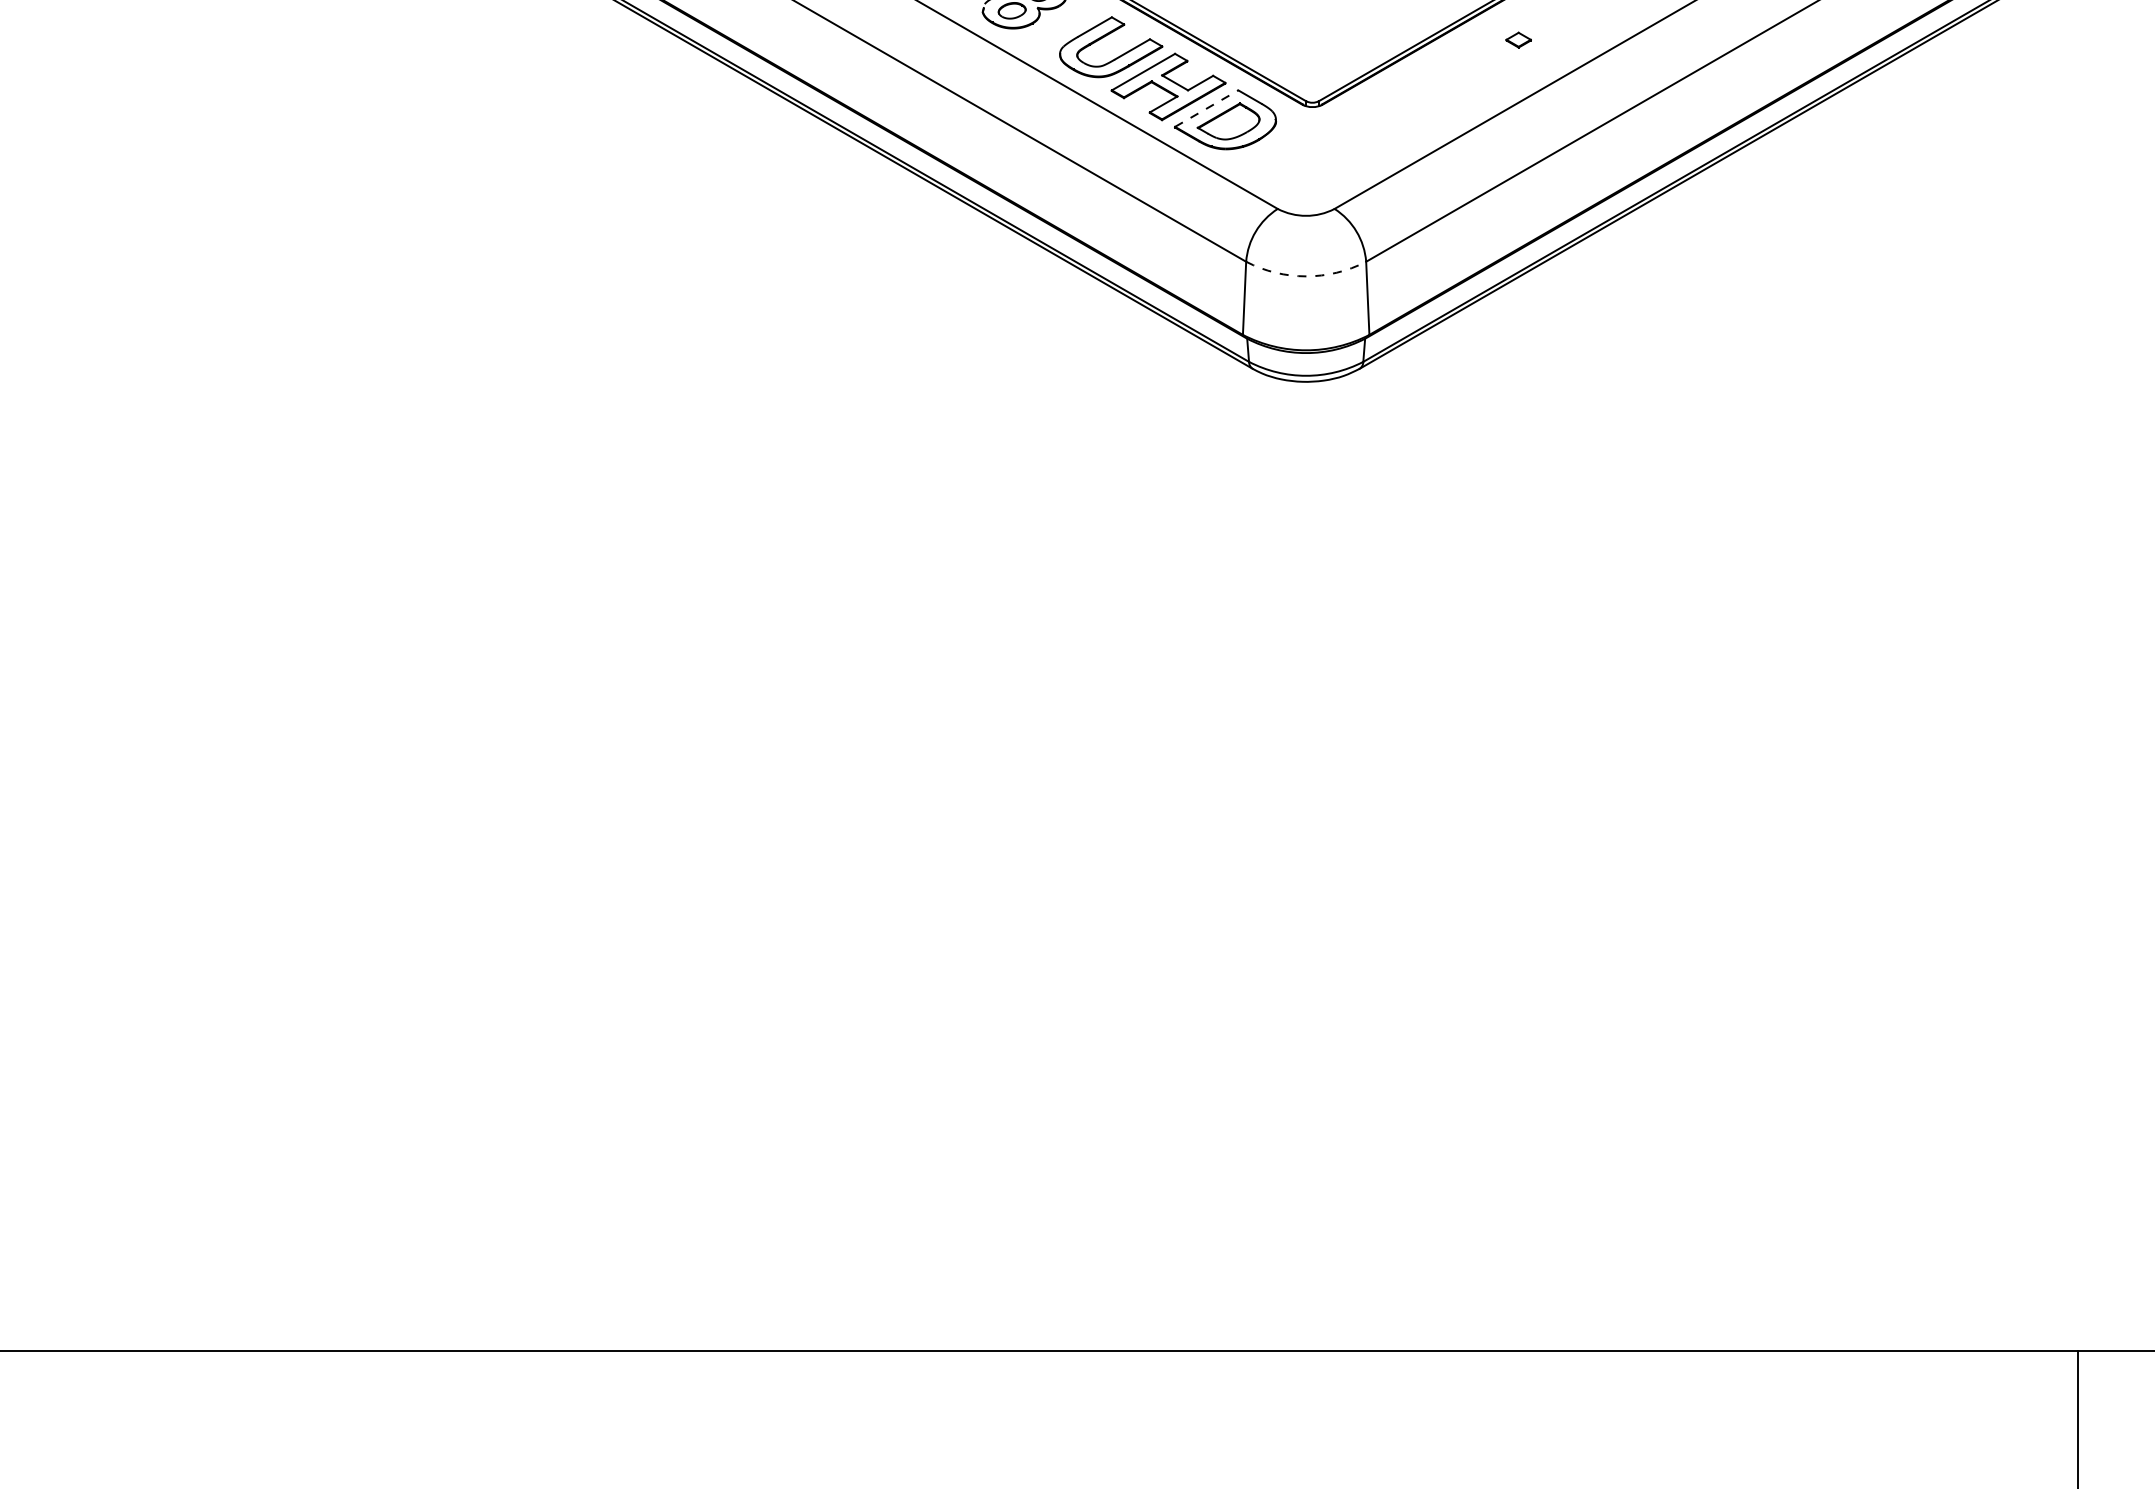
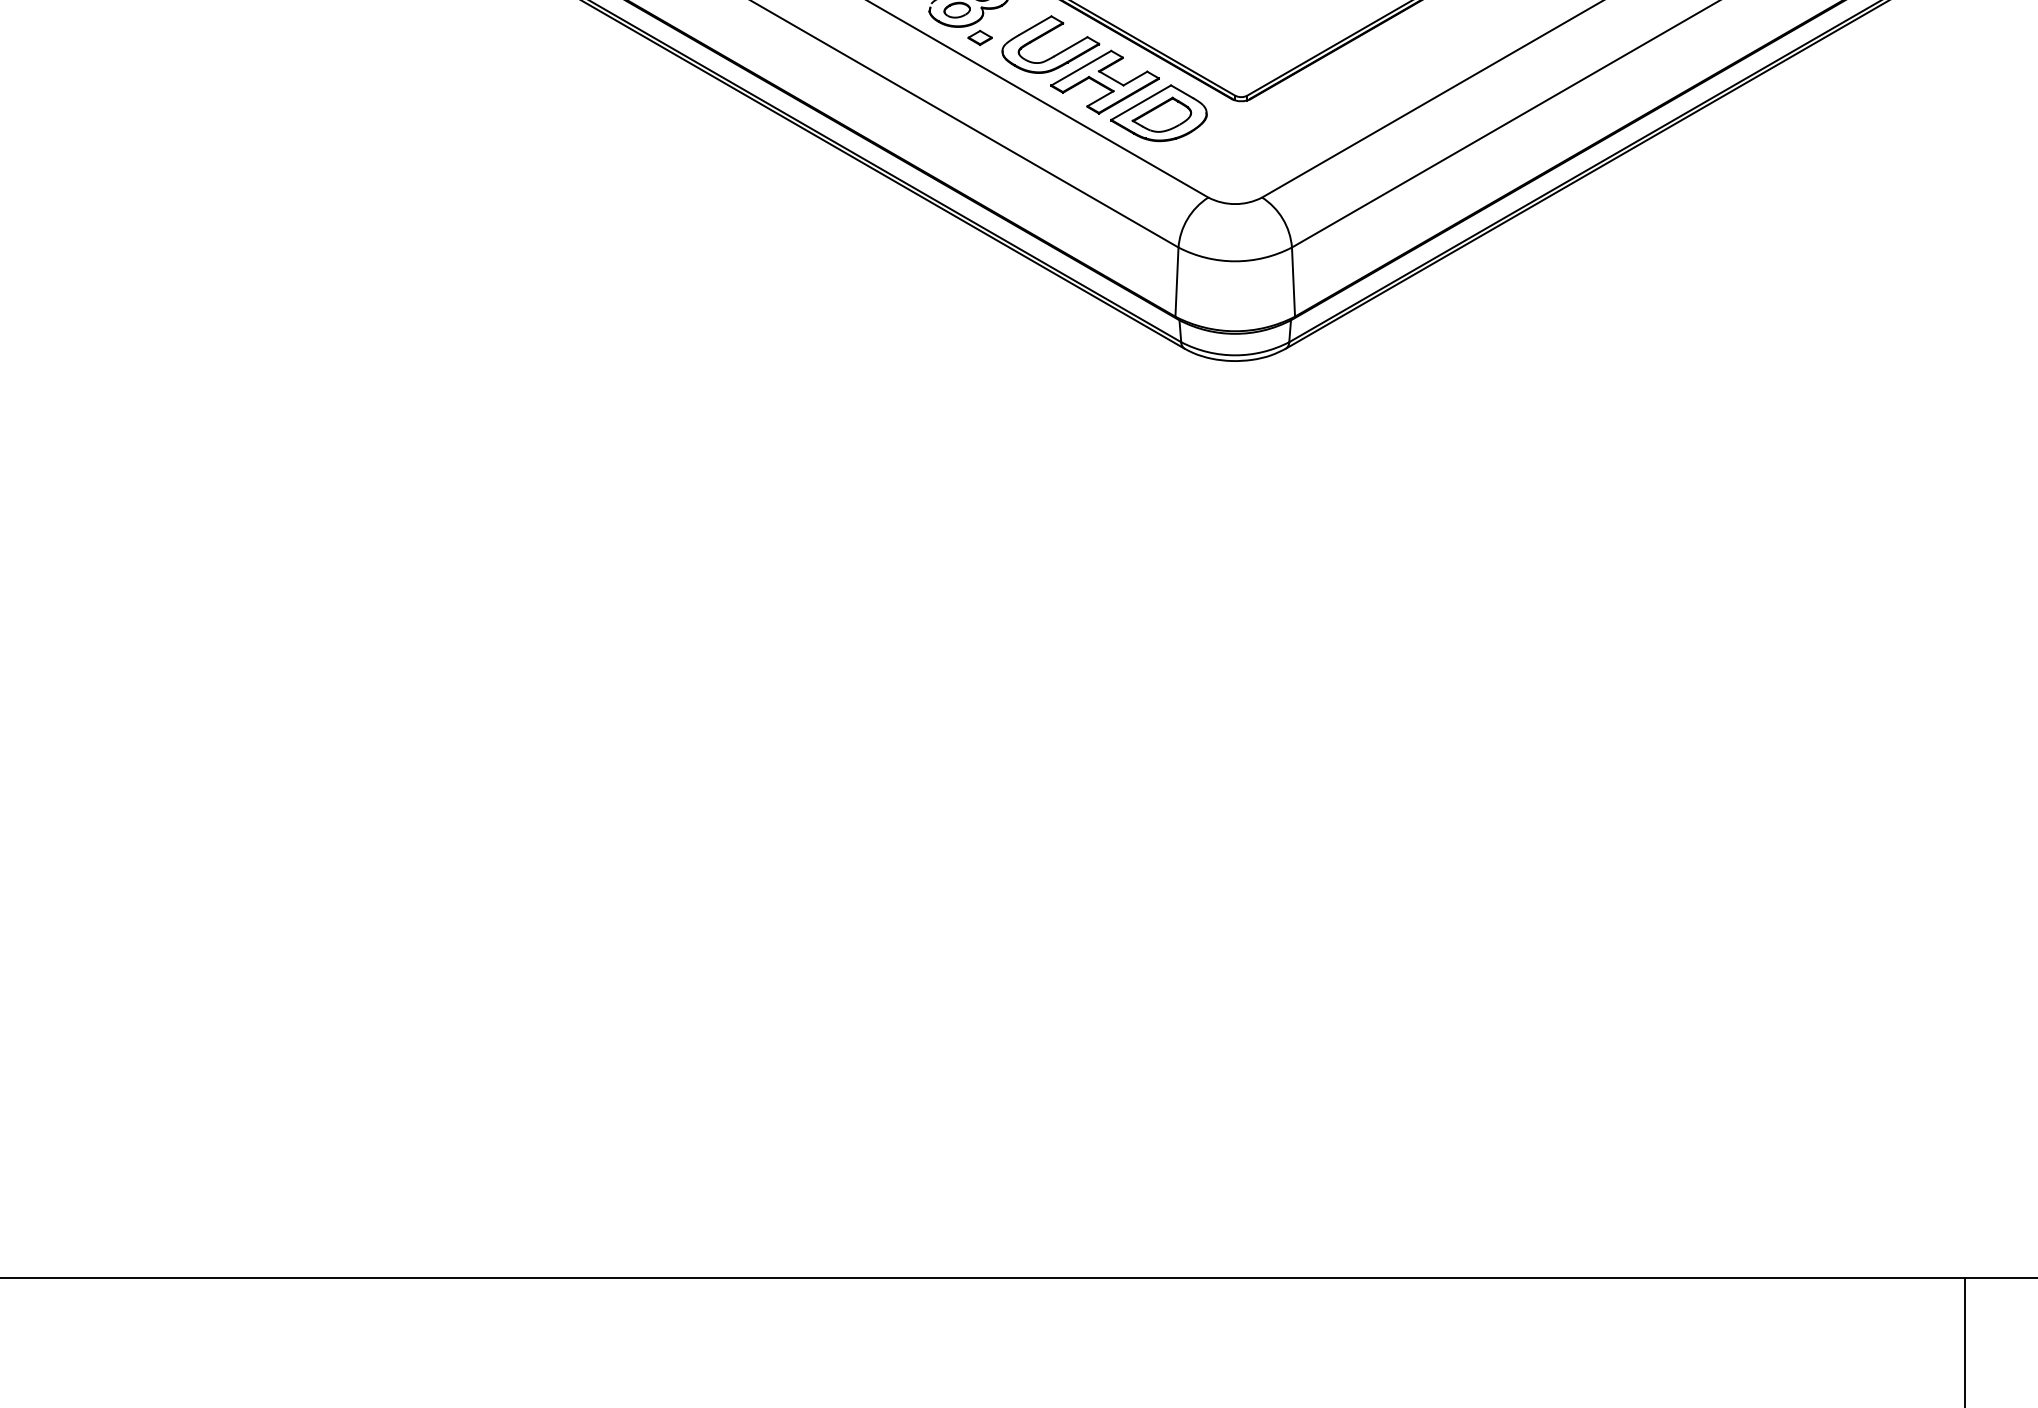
part: (1517, 39) -> (979, 37), moved
line: (1207, 108) -> (1141, 102), dashed -> solid
arc: (1306, 276) -> (1235, 261), dashed -> solid

